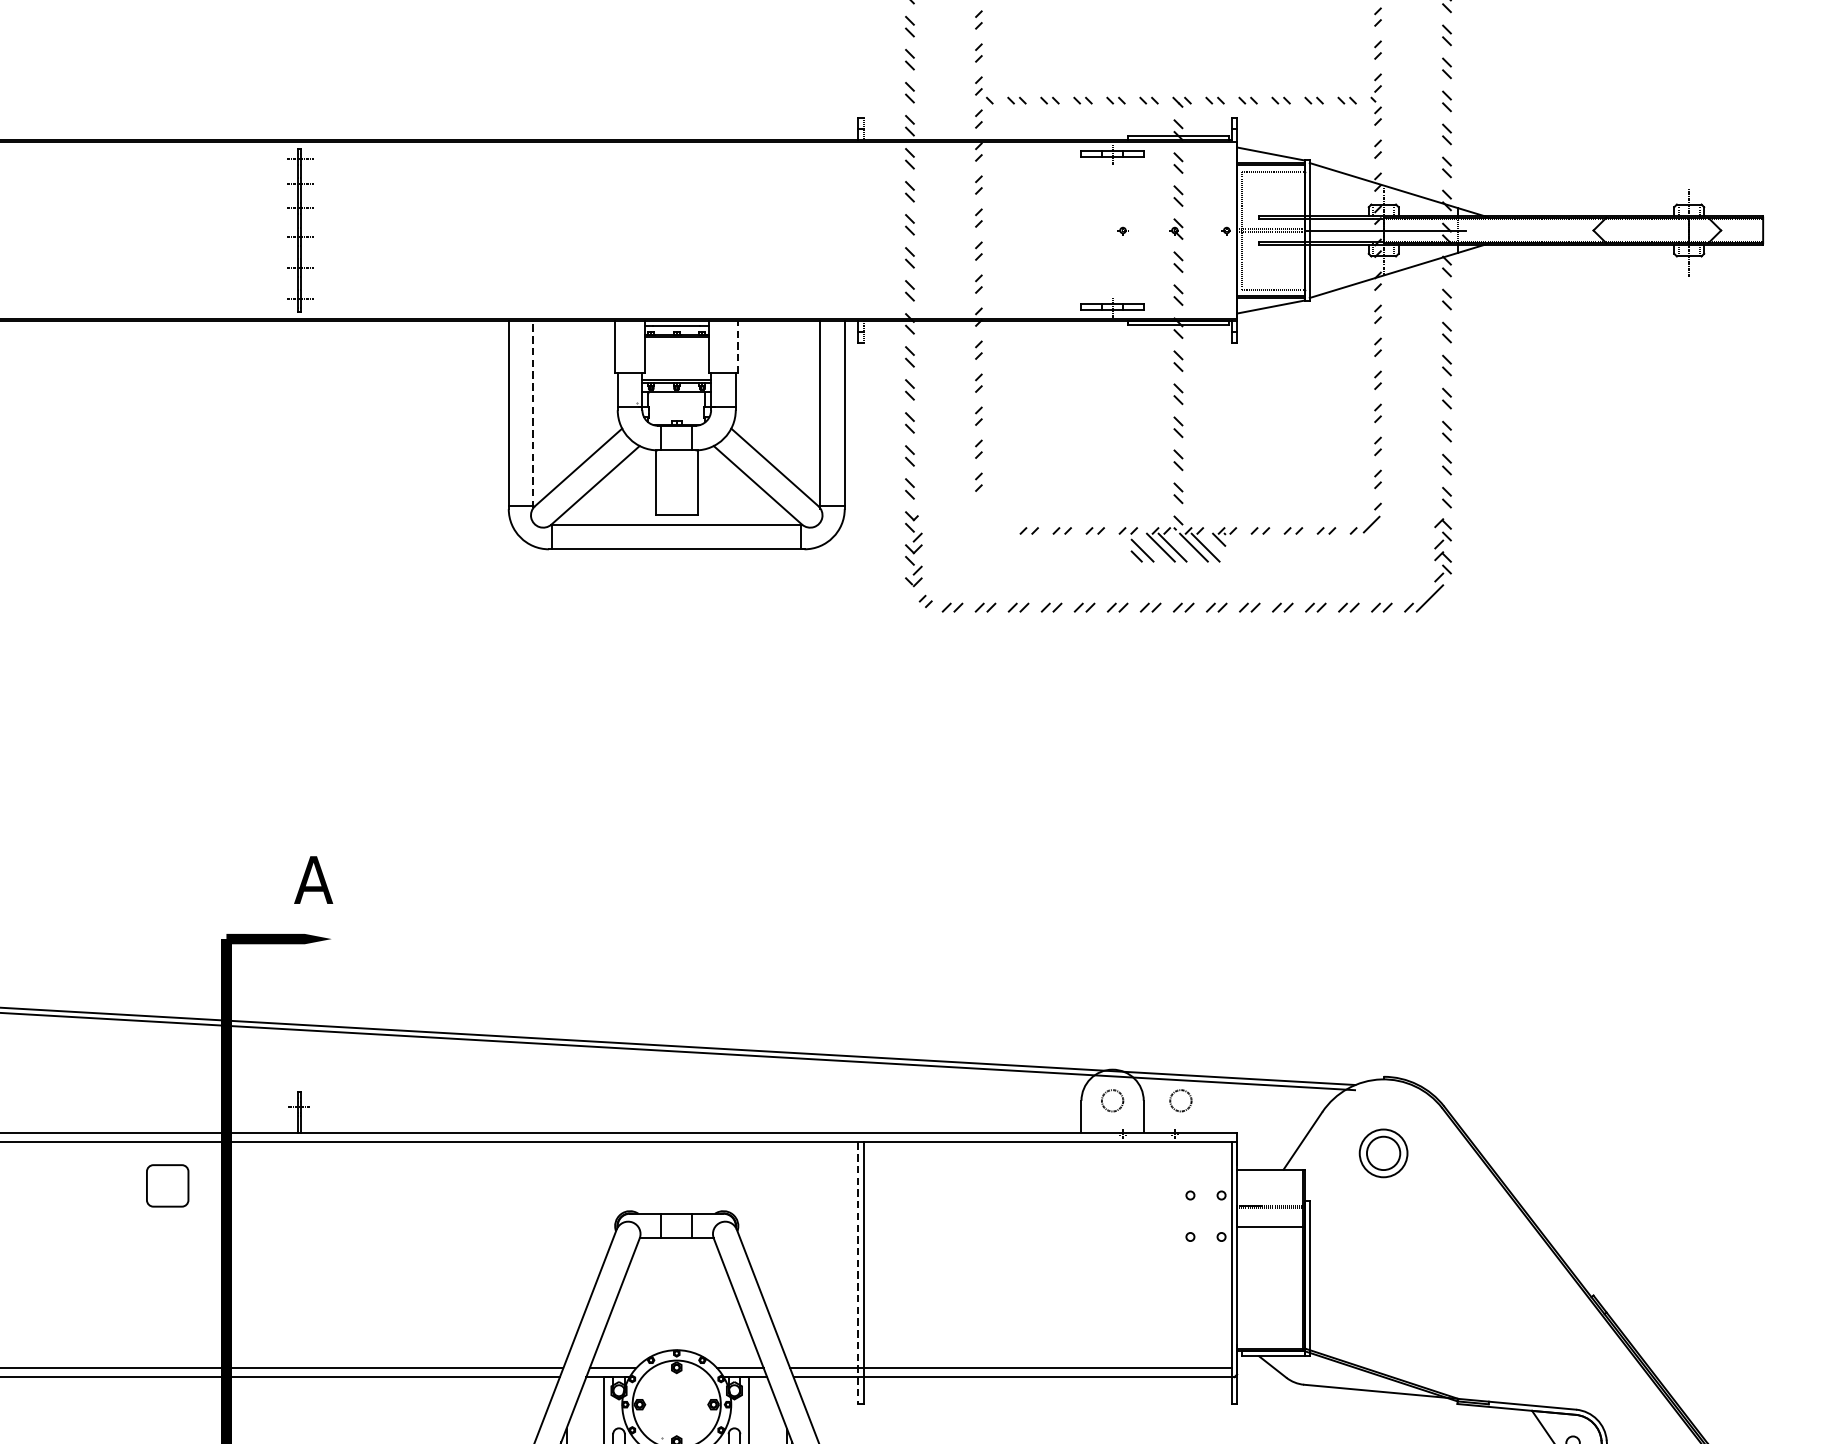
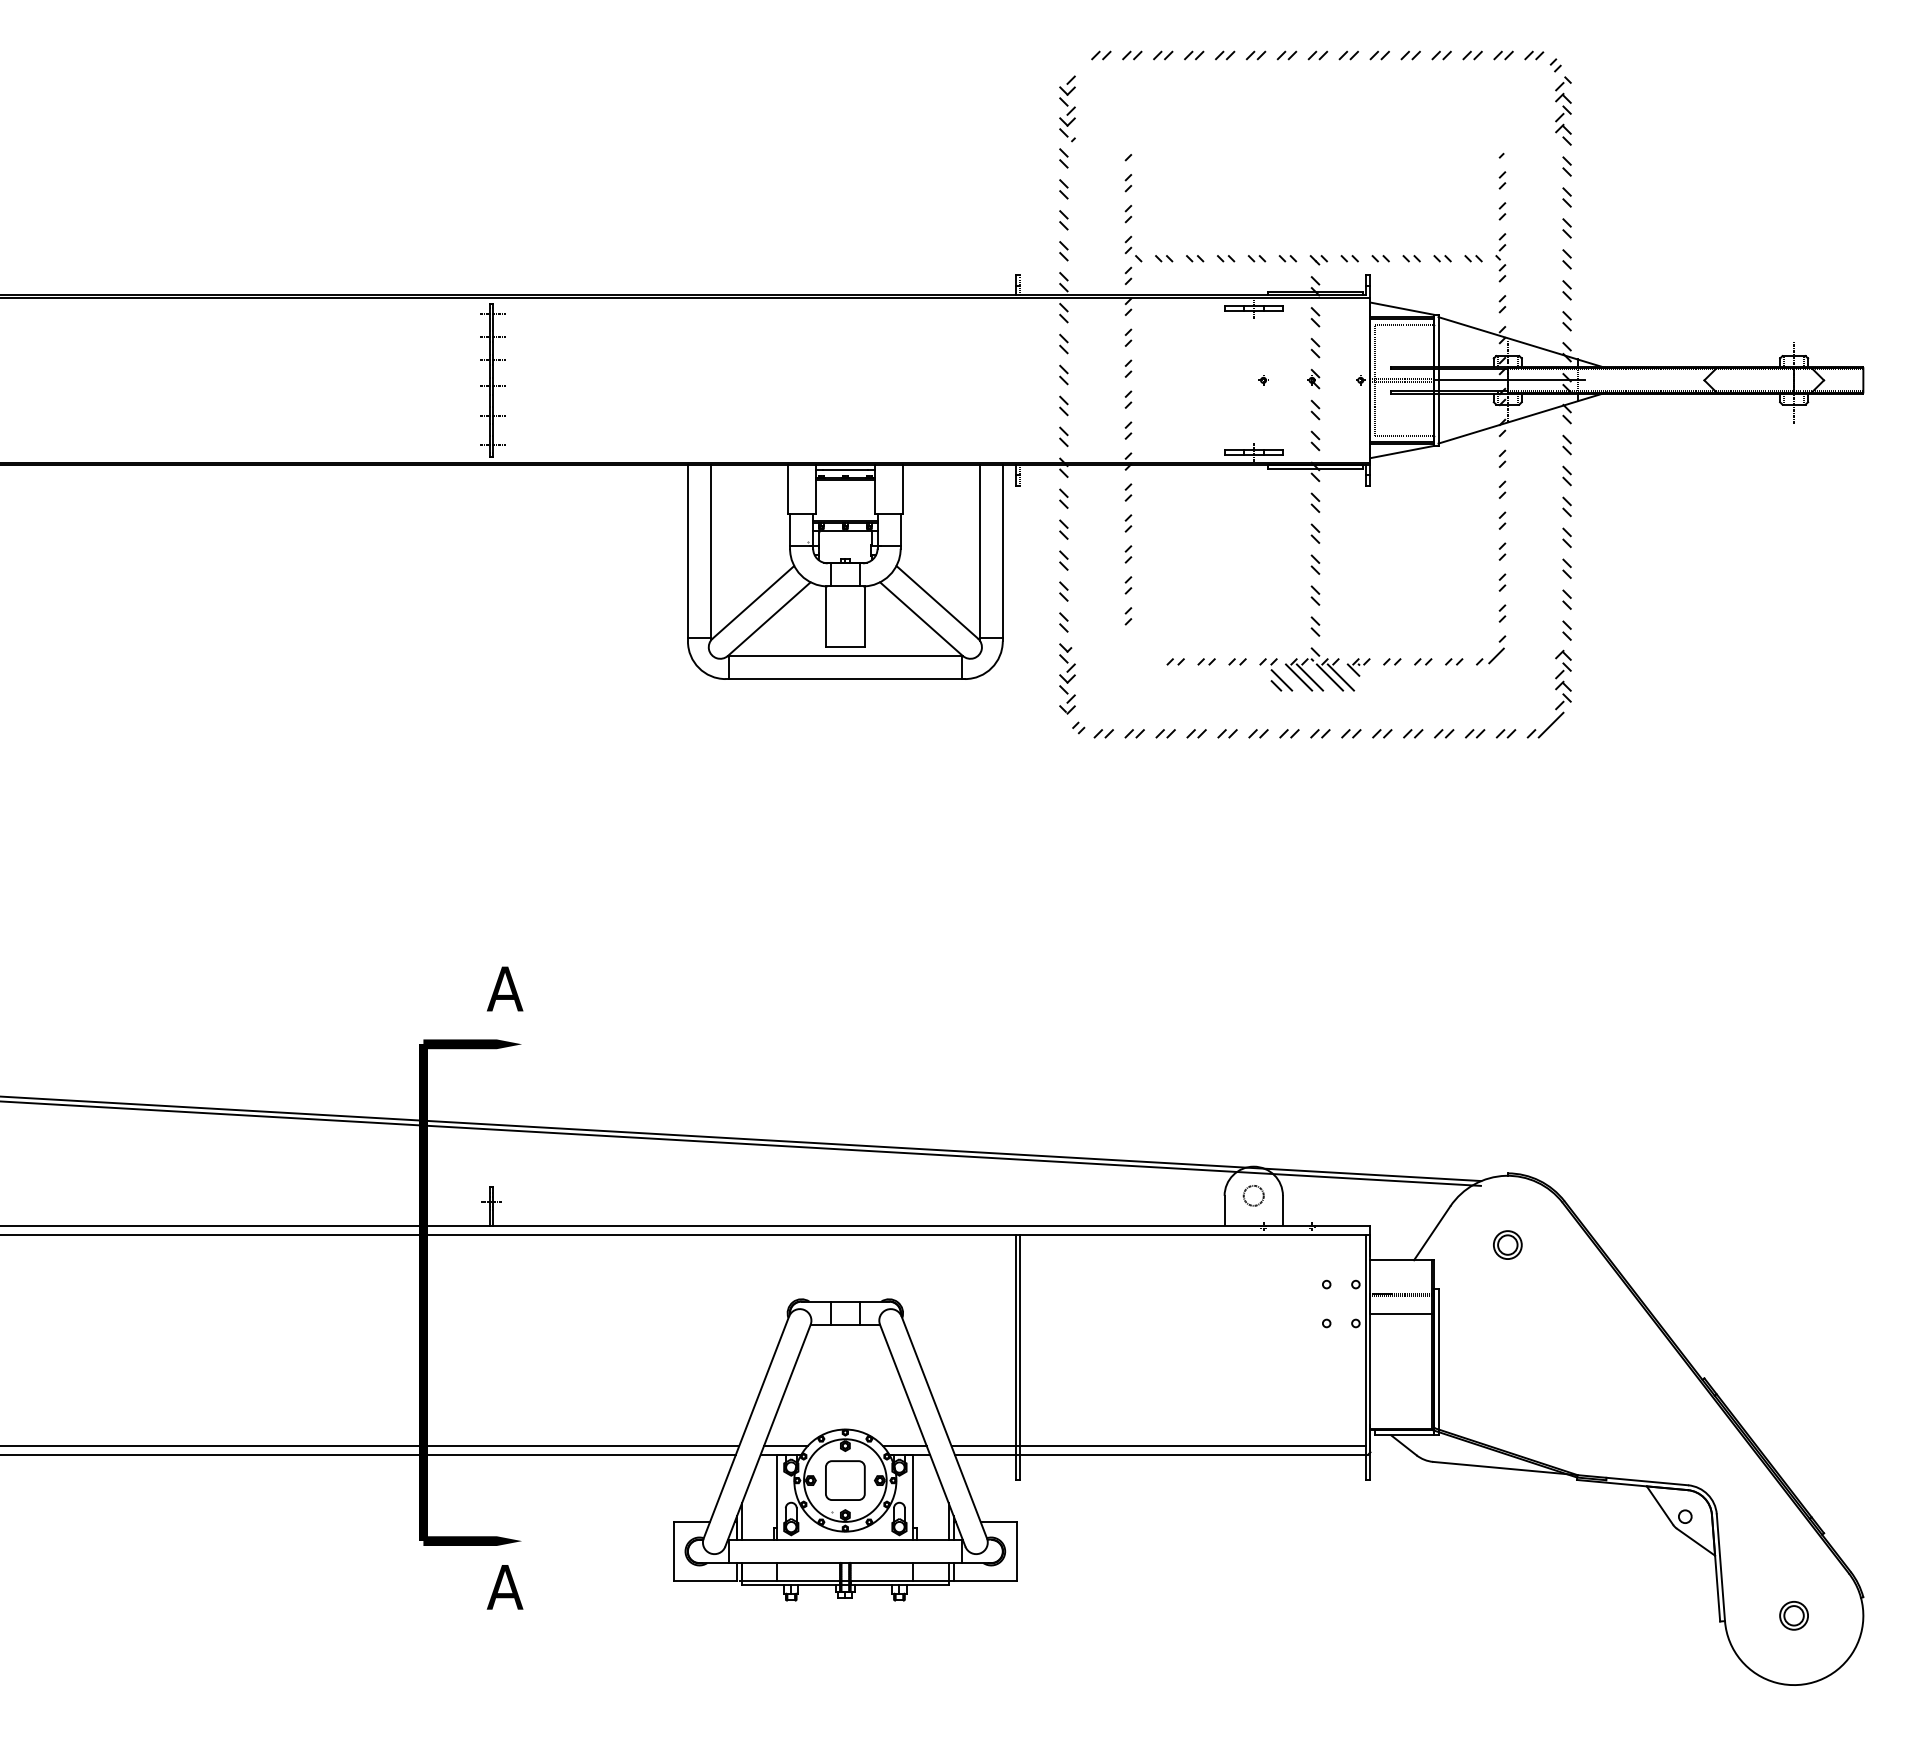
line: (738, 346) -> (903, 489), dashed -> solid
line: (533, 414) -> (711, 552), dashed -> solid
circle: (1180, 1100) -> (1317, 1195), removed
part: (1383, 1152) -> (1507, 1244), size x0.62
part: (167, 1185) -> (845, 1480), moved
line: (858, 1273) -> (1015, 1357), dashed -> solid

